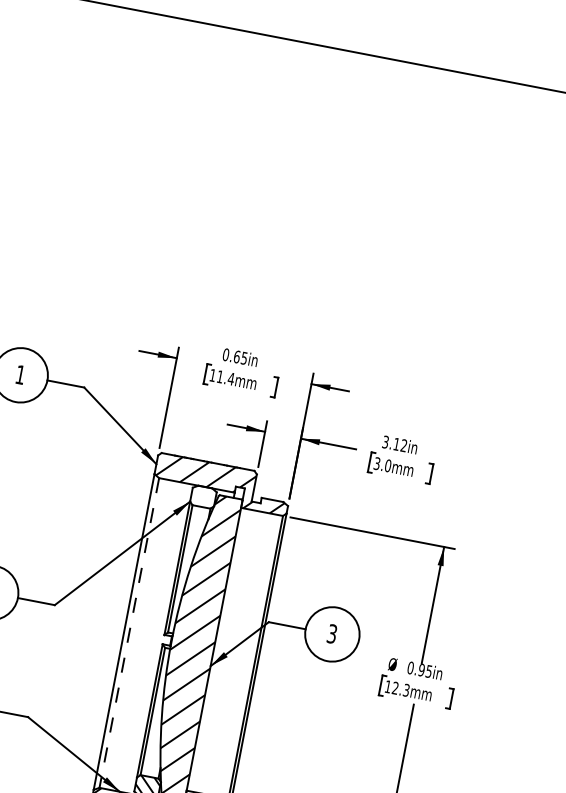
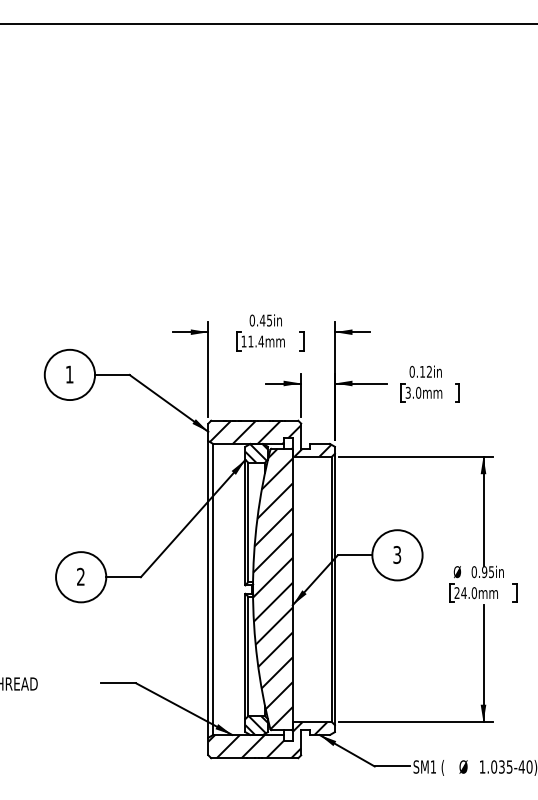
text: (236, 356) -> (262, 320), 0.65in -> 0.45in
text: (384, 441) -> (411, 371), 3.12in -> 0.12in
hatch: (203, 496) -> (256, 452), added
line: (129, 633) -> (213, 589), dashed -> solid
text: (396, 689) -> (465, 593), 12.3mm -> 24.0mm

